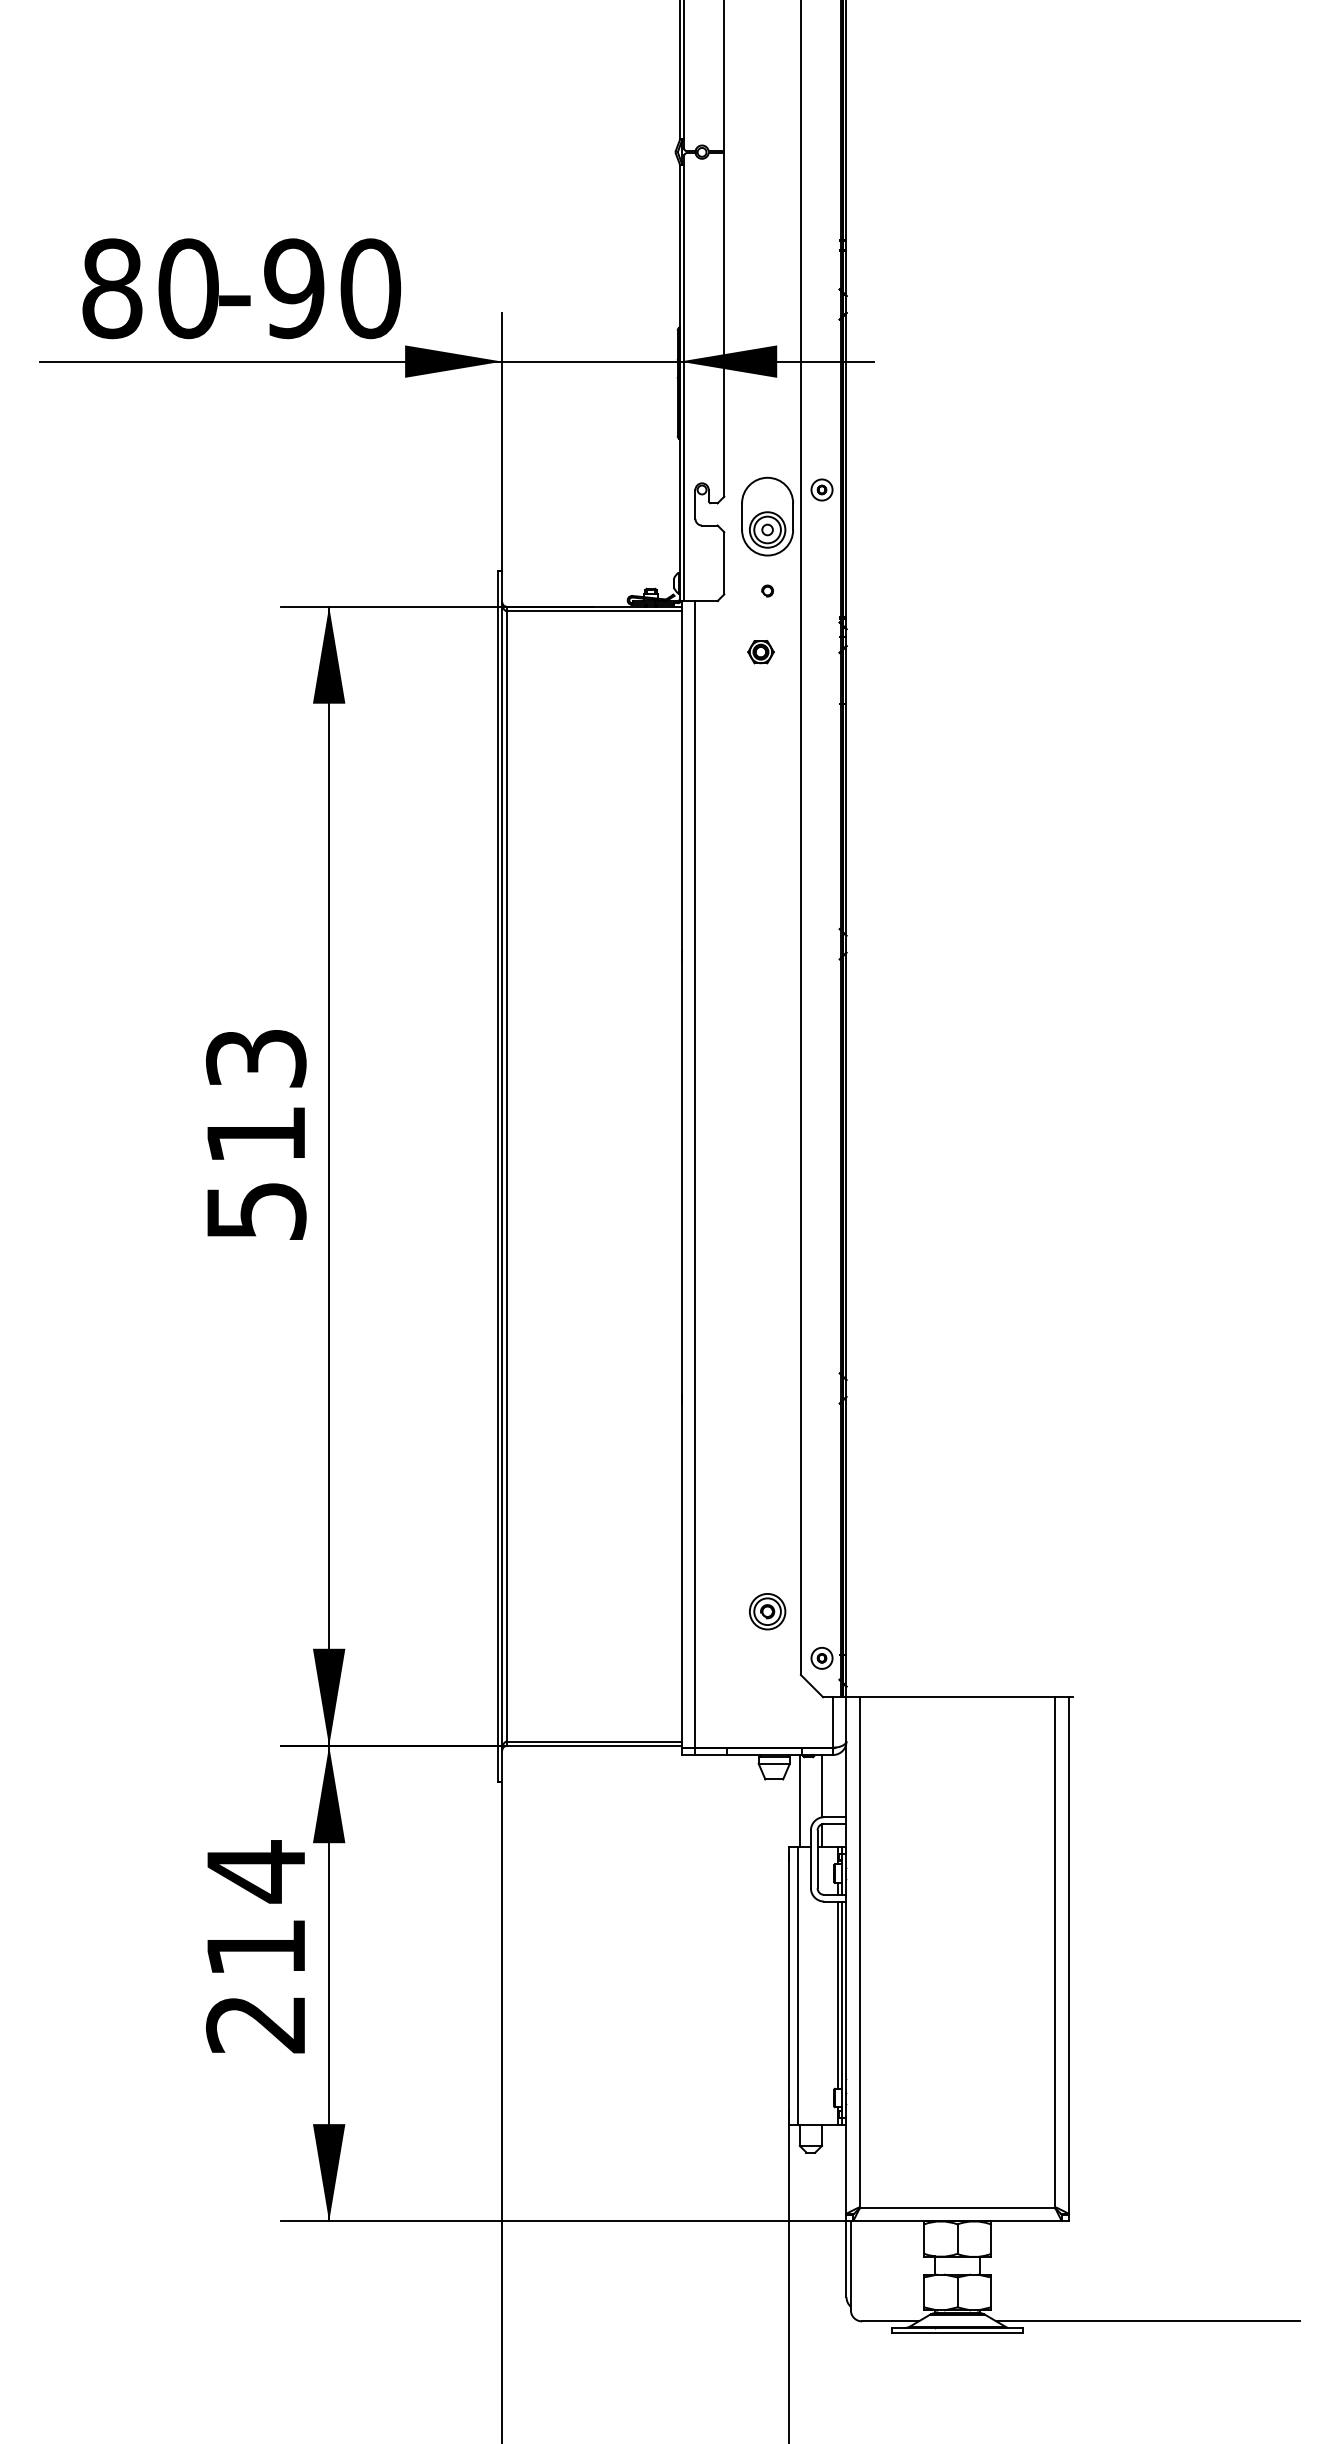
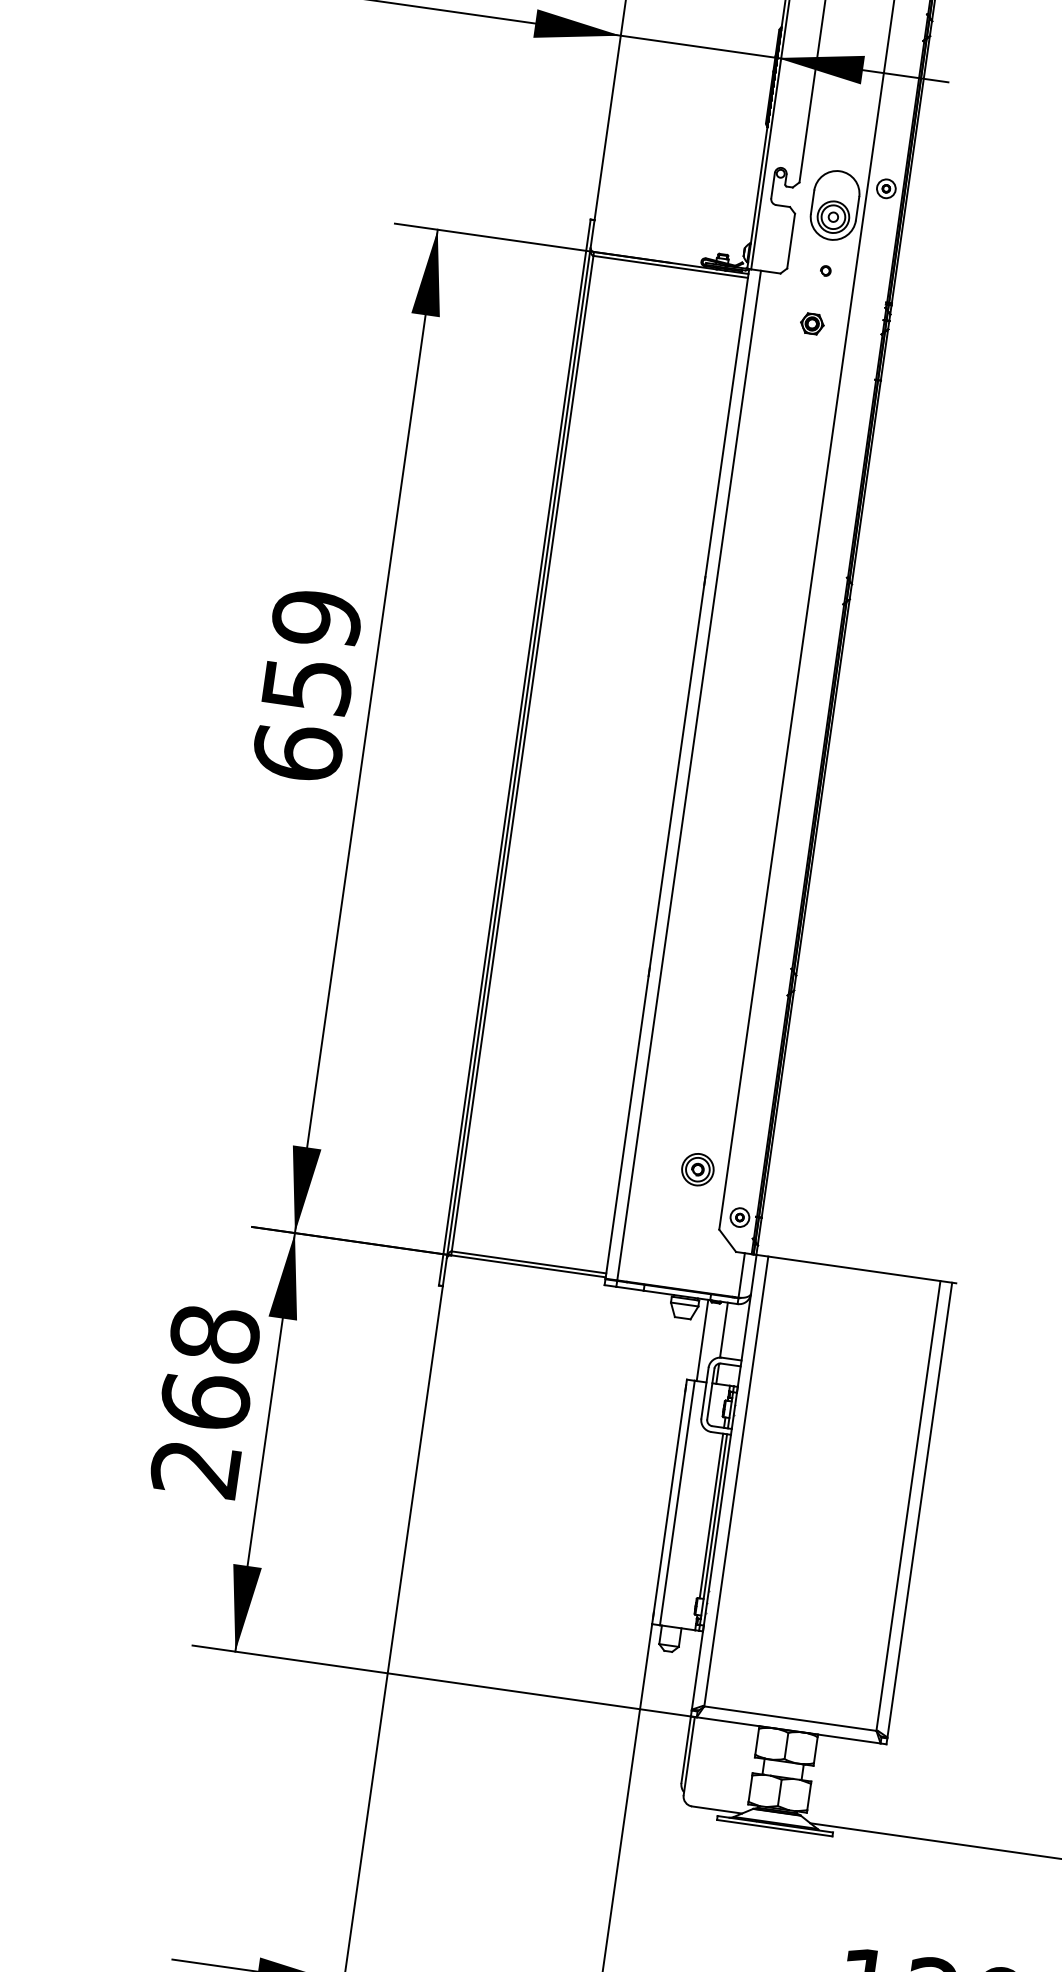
text: (256, 1134) -> (307, 685), 513 -> 659
text: (256, 1908) -> (210, 1366), 214 -> 268

